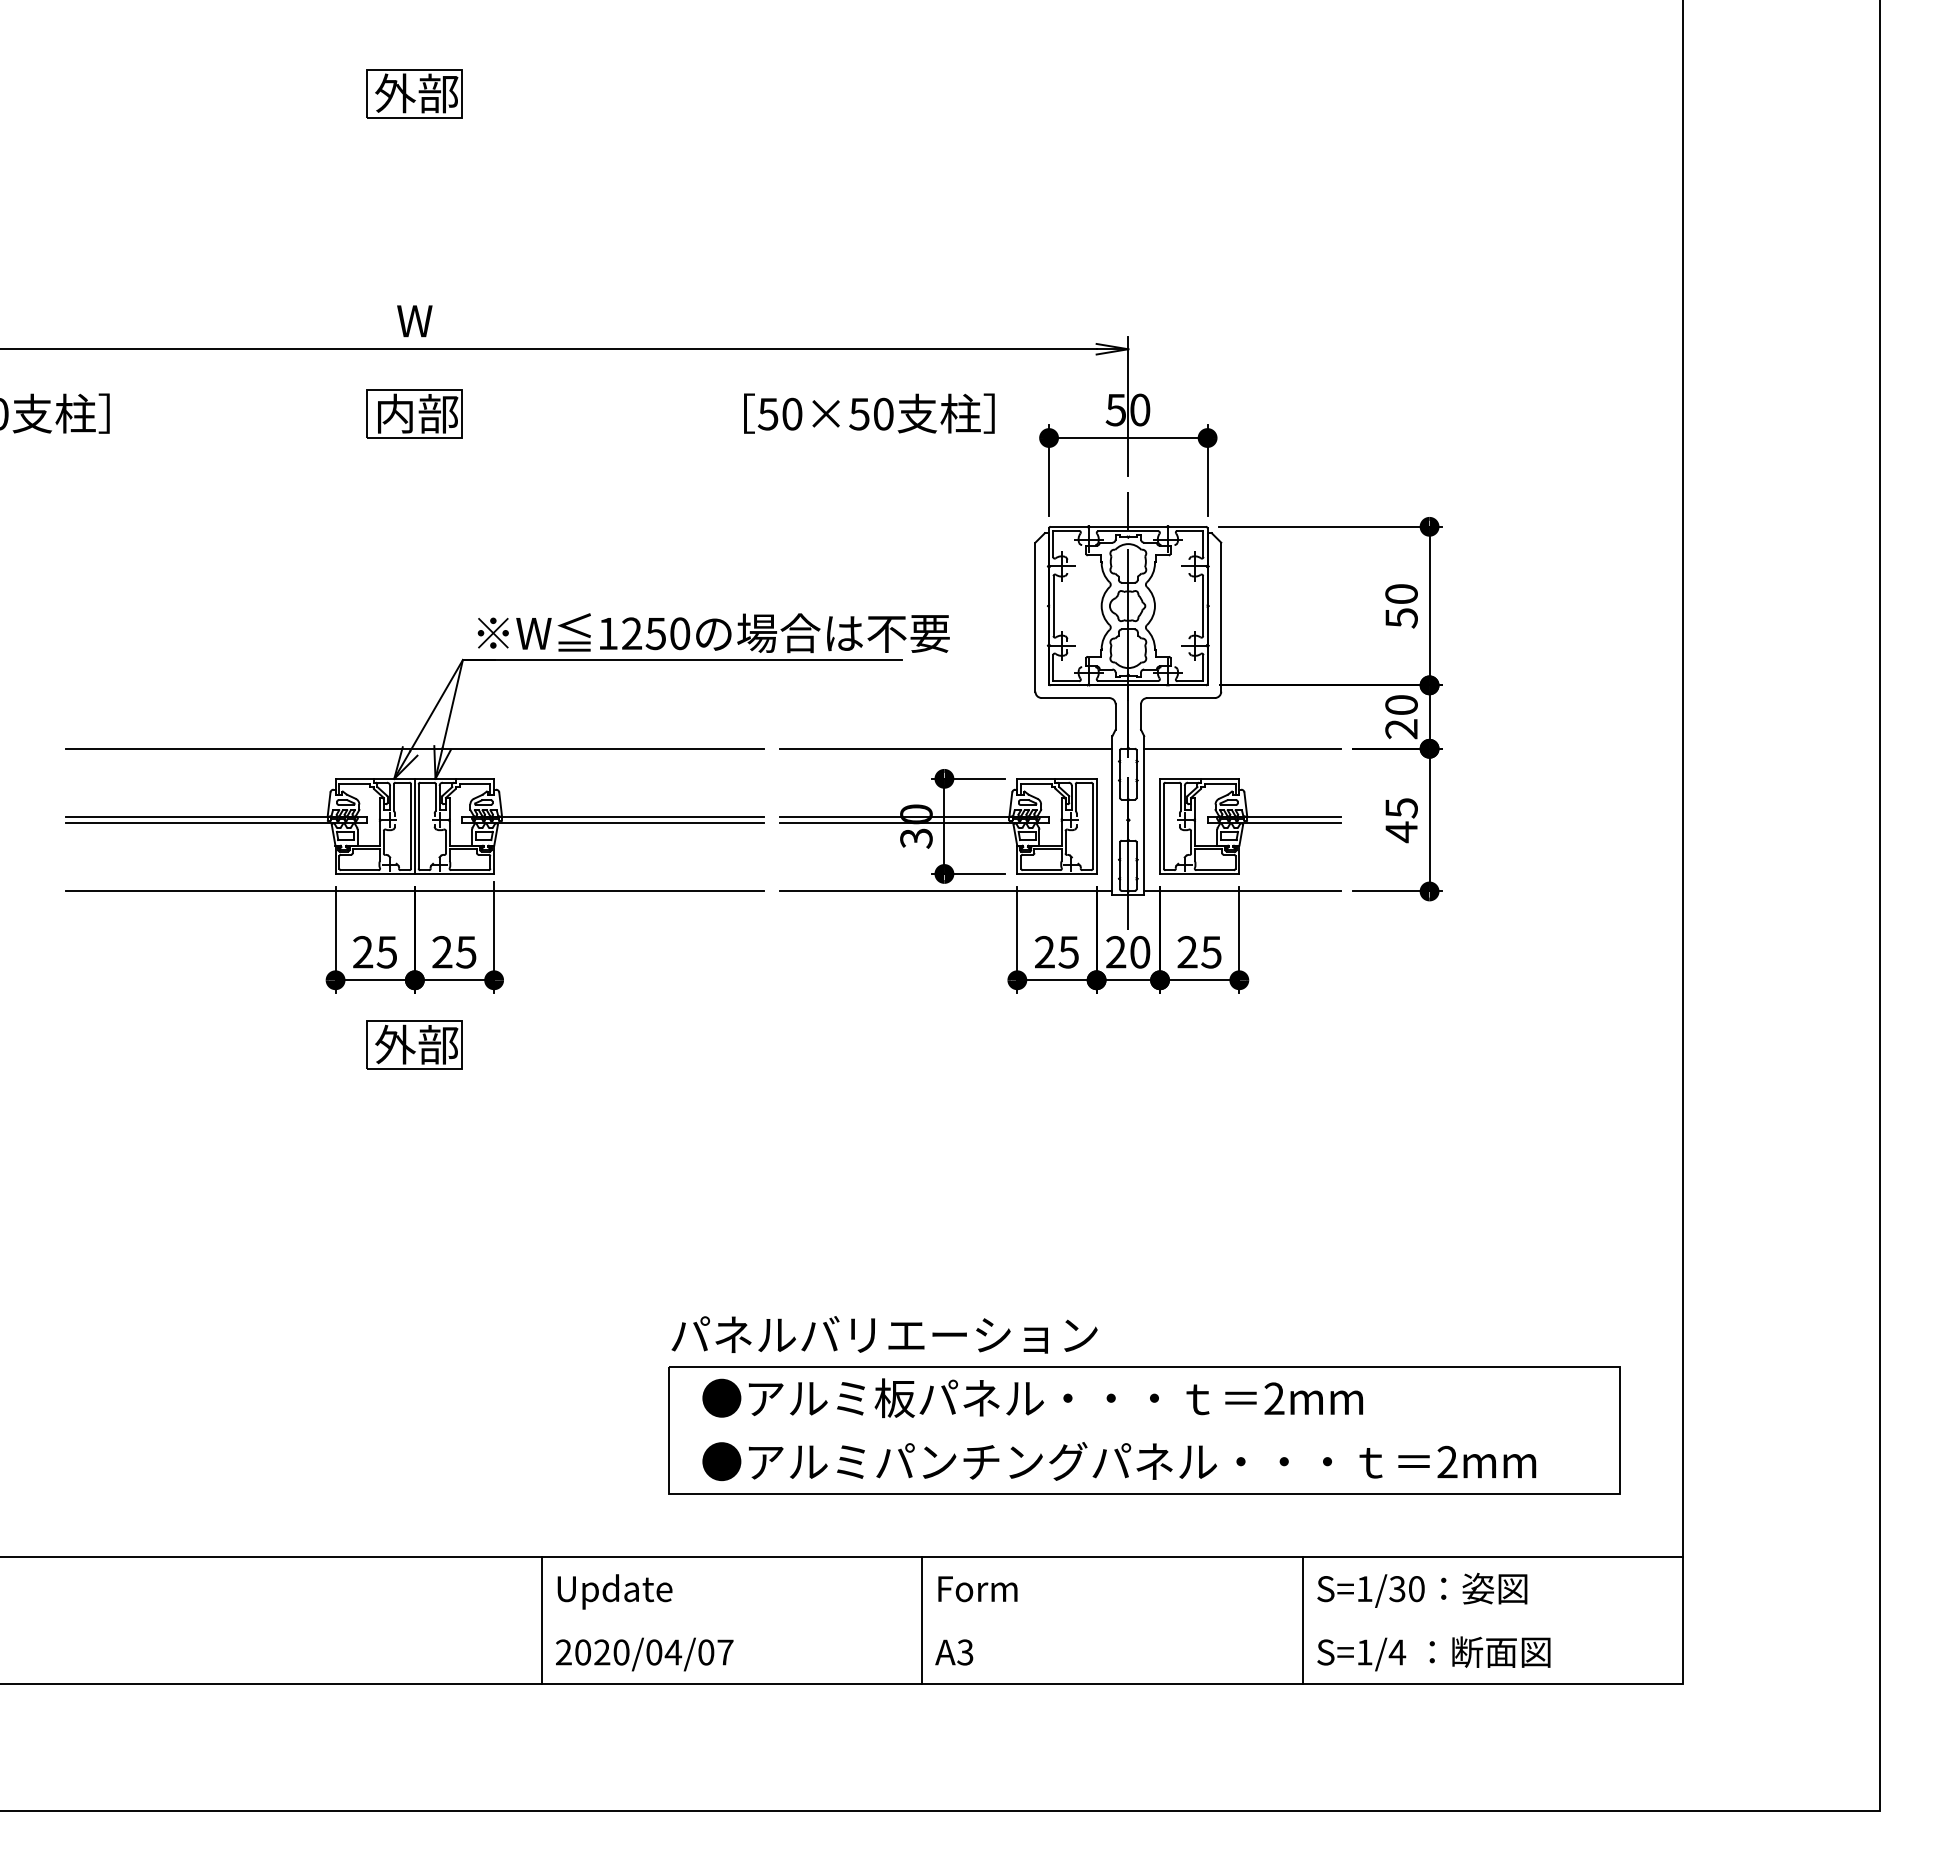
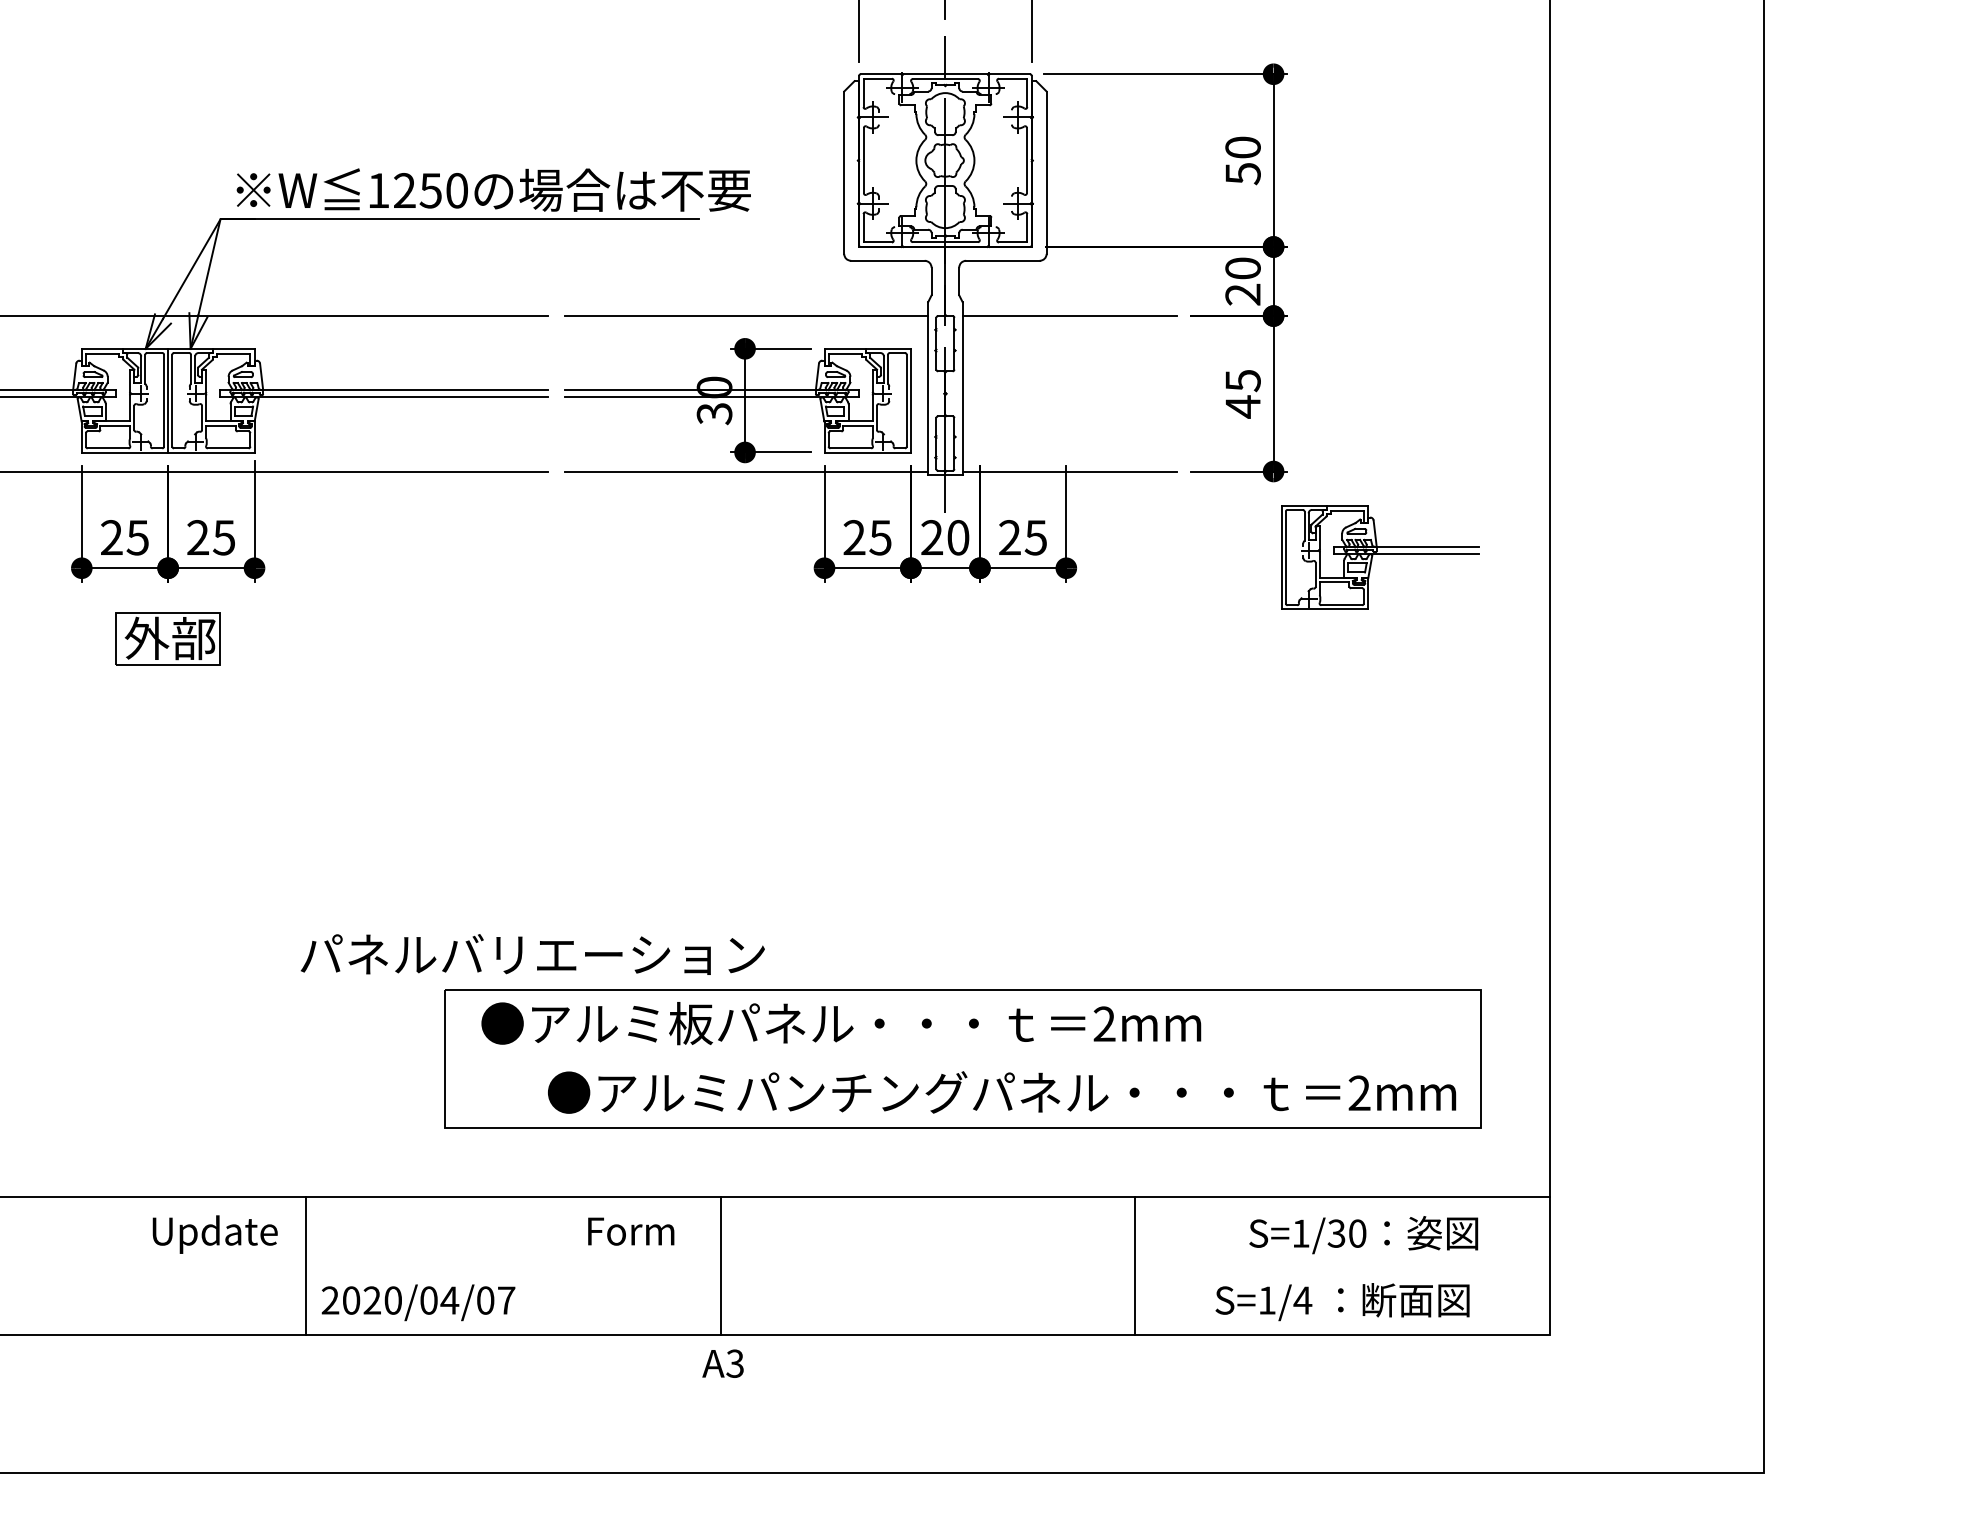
part: (1250, 826) -> (1380, 557), moved
text: (884, 1334) -> (532, 954), moved
text: (1119, 1461) -> (1002, 1092), moved
text: (977, 1589) -> (630, 1231), moved
text: (1422, 1589) -> (1363, 1234), moved
text: (614, 1591) -> (214, 1234), moved
text: (954, 1652) -> (723, 1363), moved
text: (1433, 1653) -> (1342, 1301), moved

